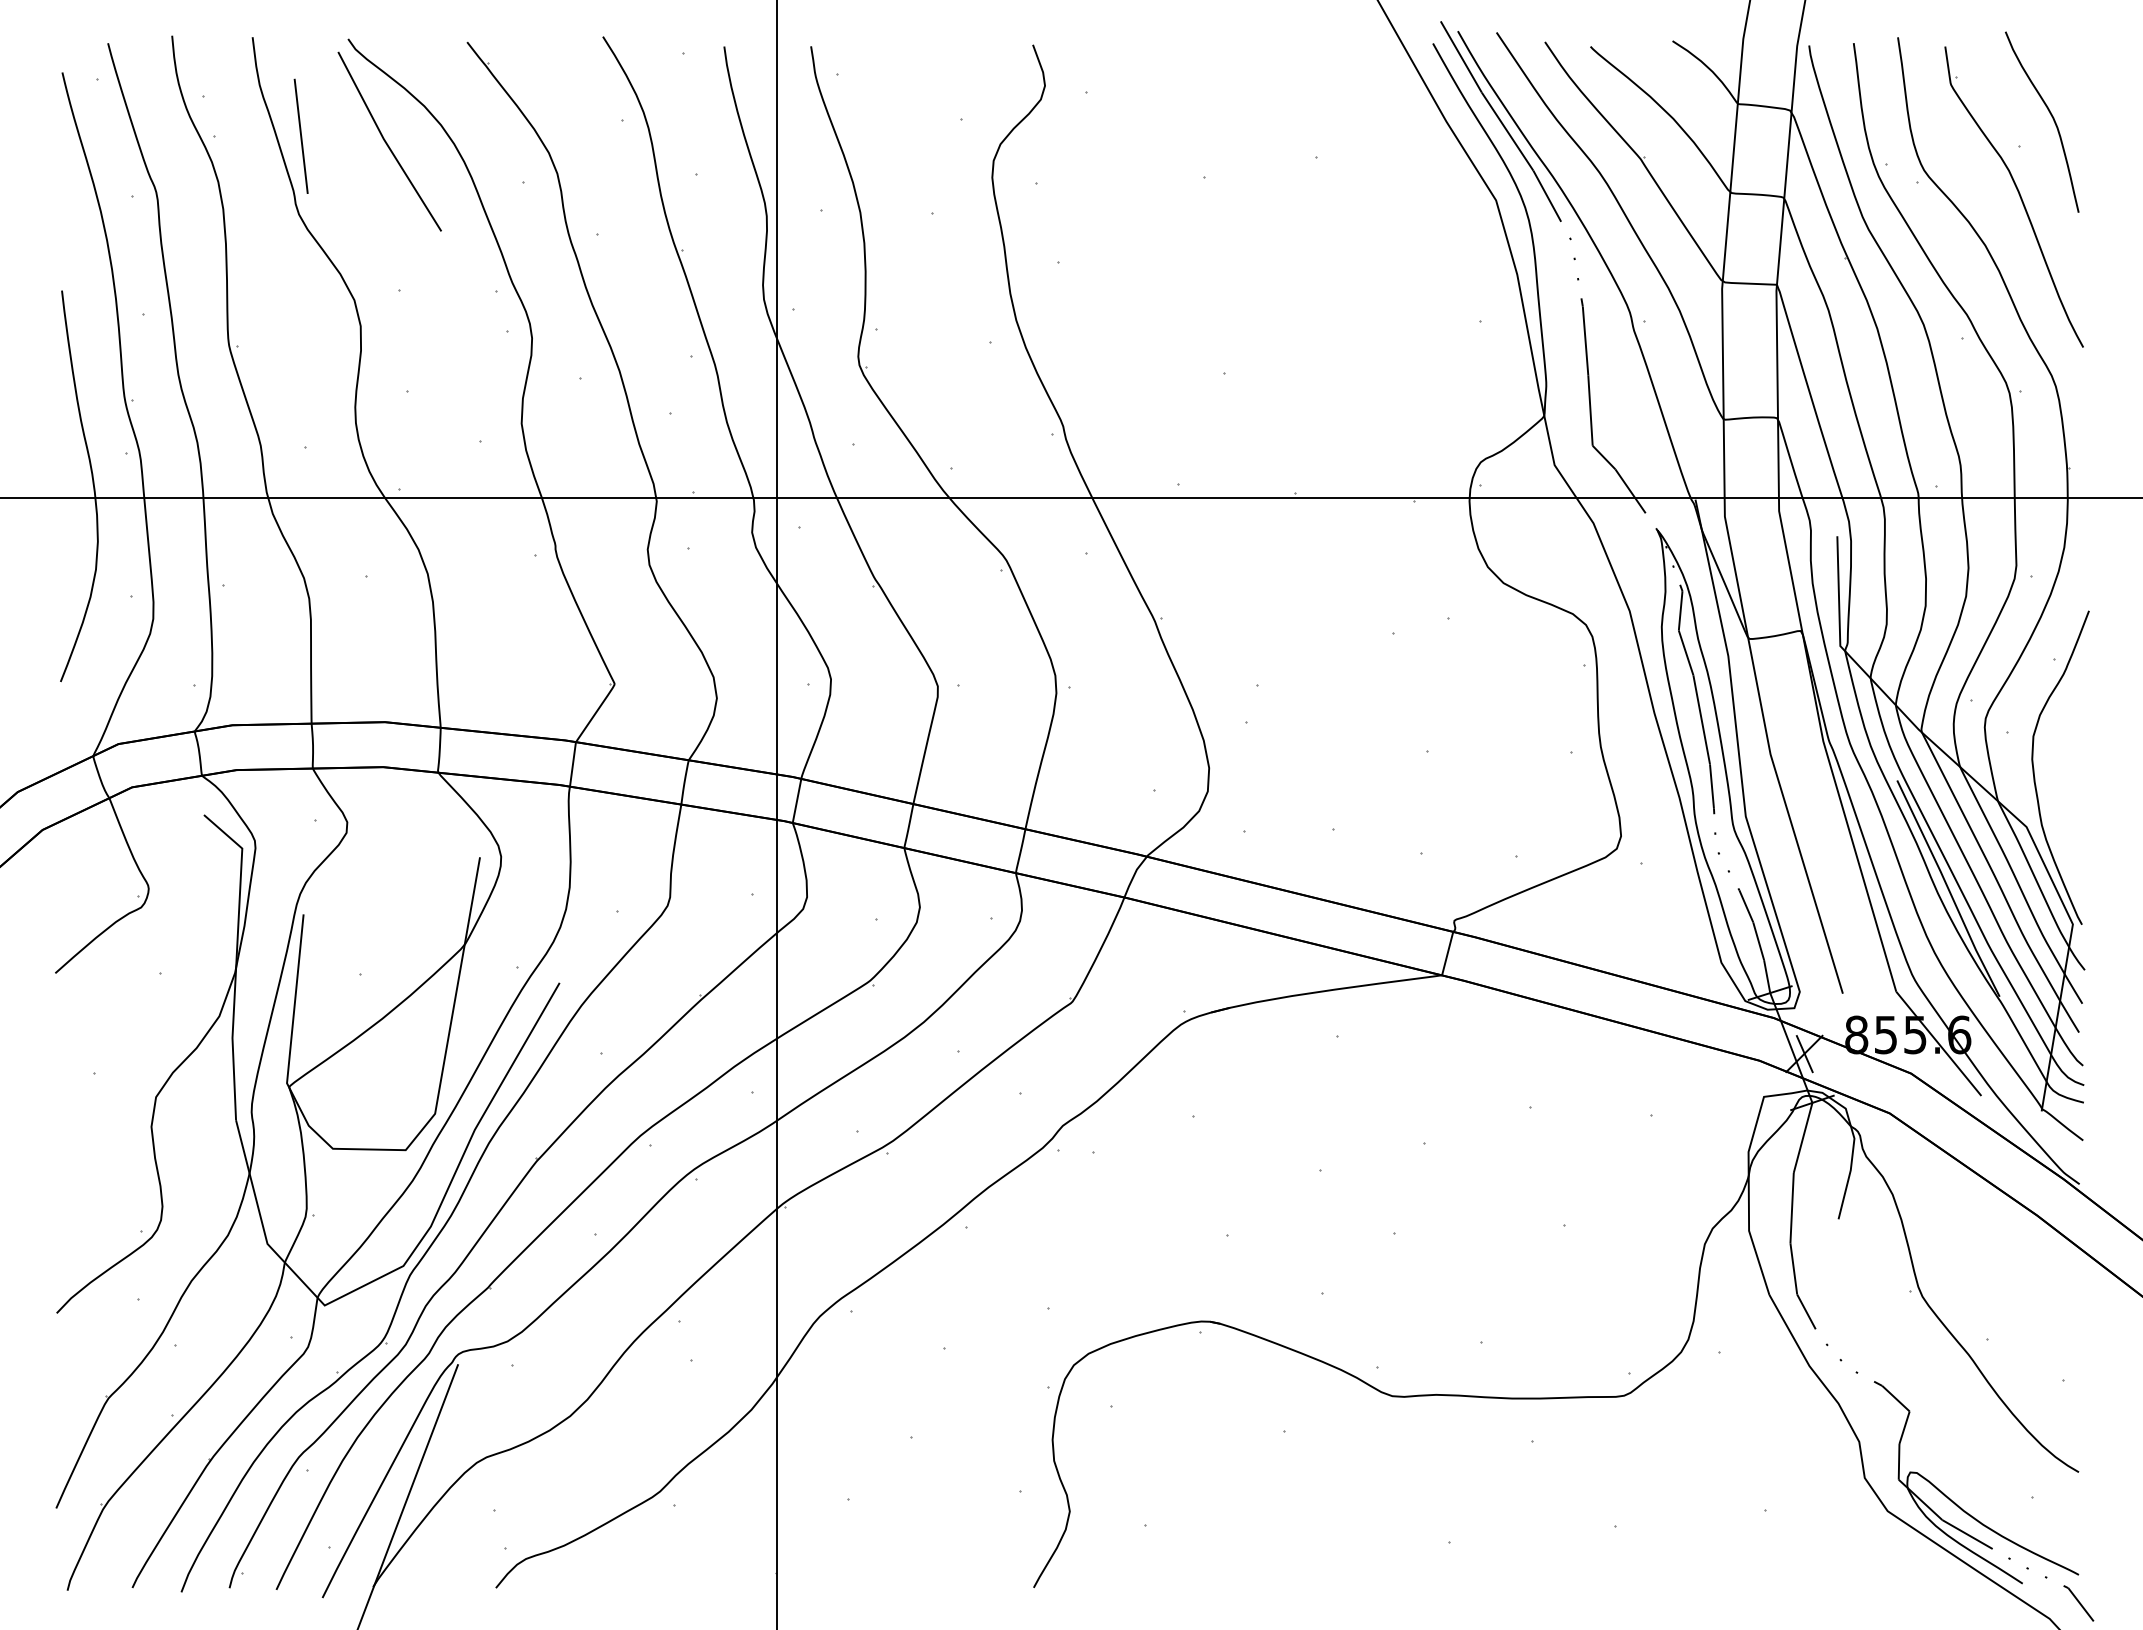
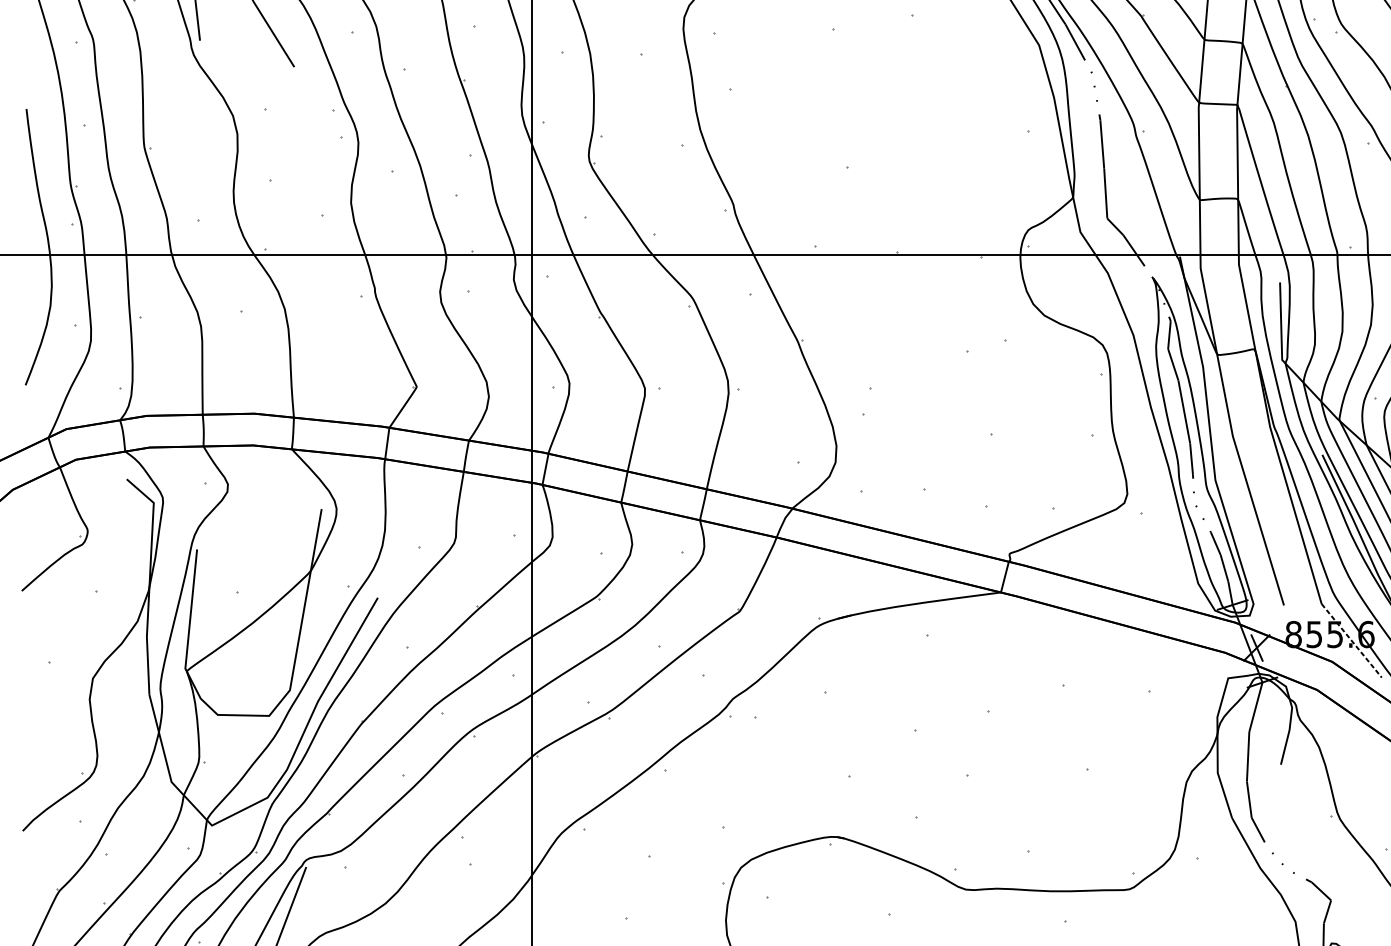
line: (1939, 1044) -> (1352, 641), solid -> dashed

